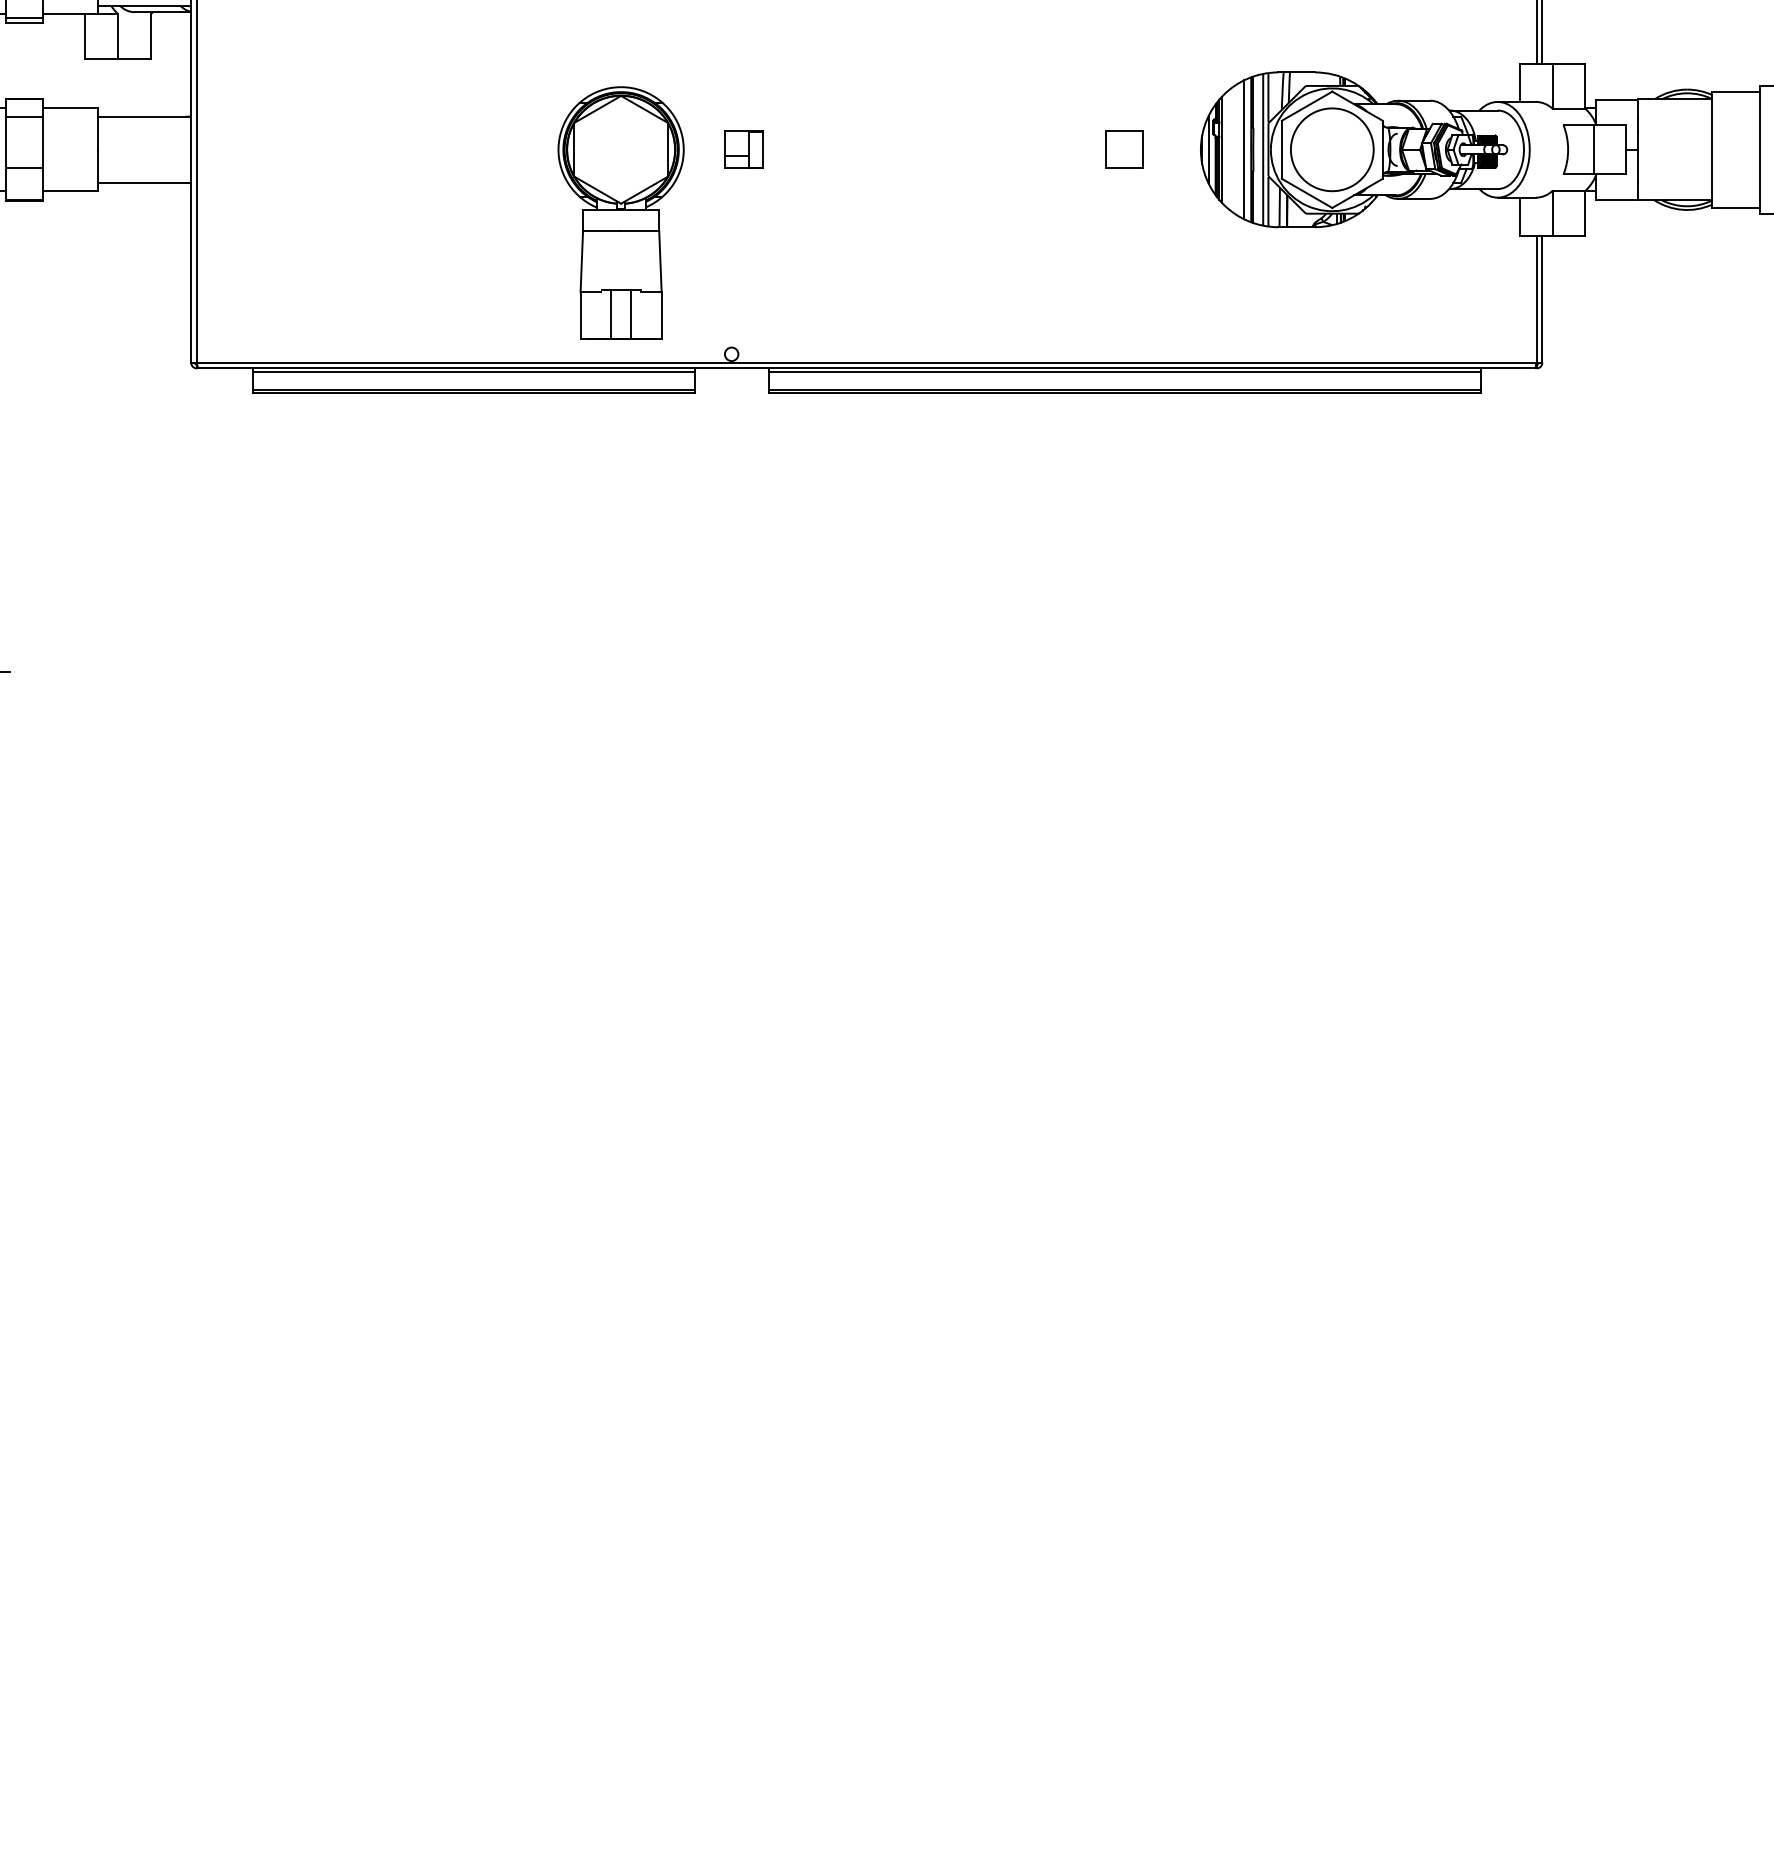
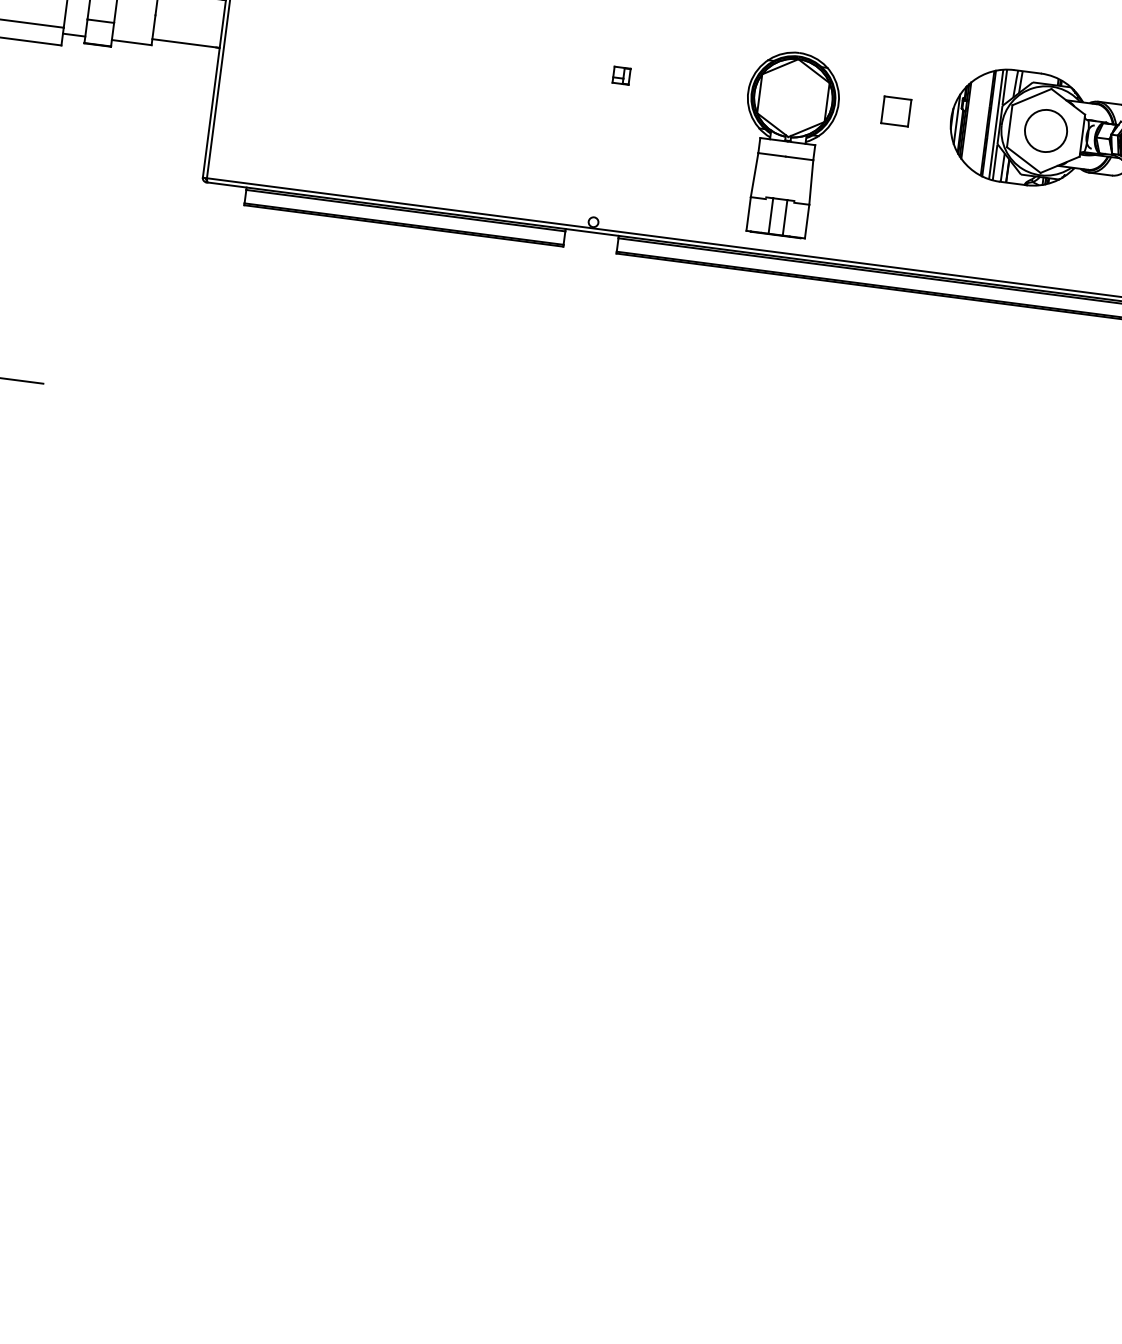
part: (743, 149) -> (621, 75), size x0.6
line: (1243, 149) -> (982, 122), removed
circle: (1331, 149) -> (1045, 130), size x0.7
part: (620, 212) -> (787, 143), moved

